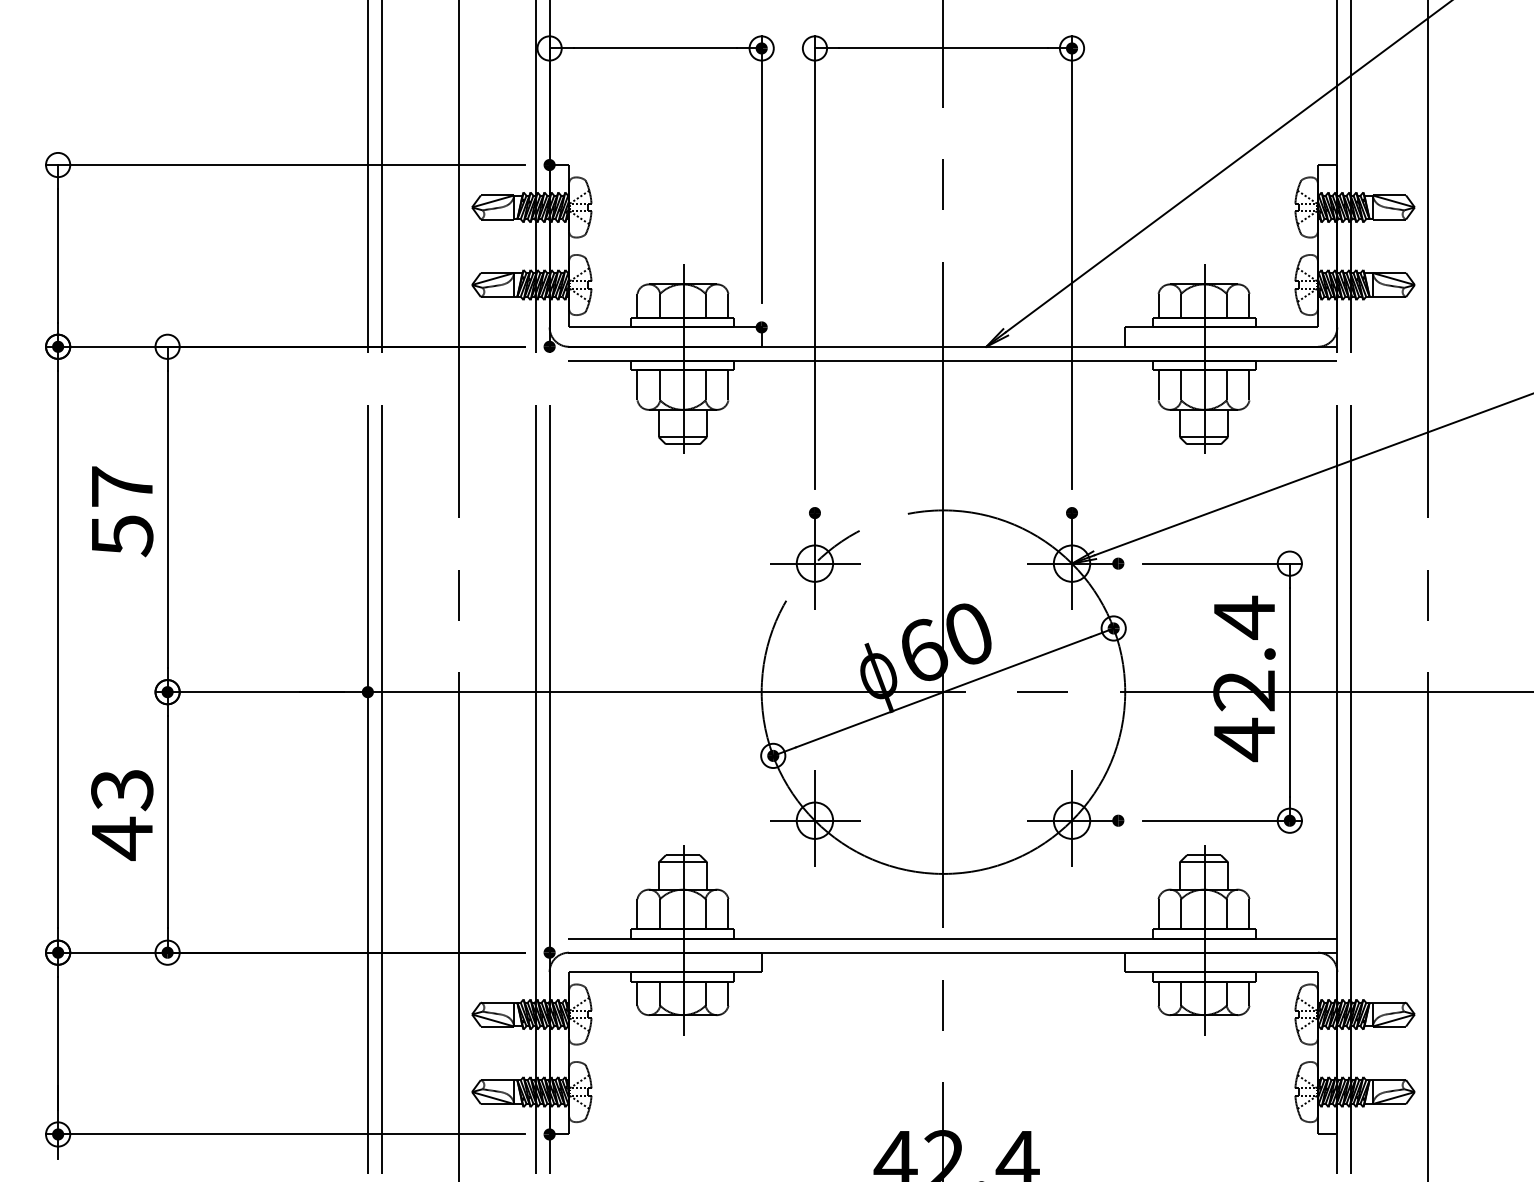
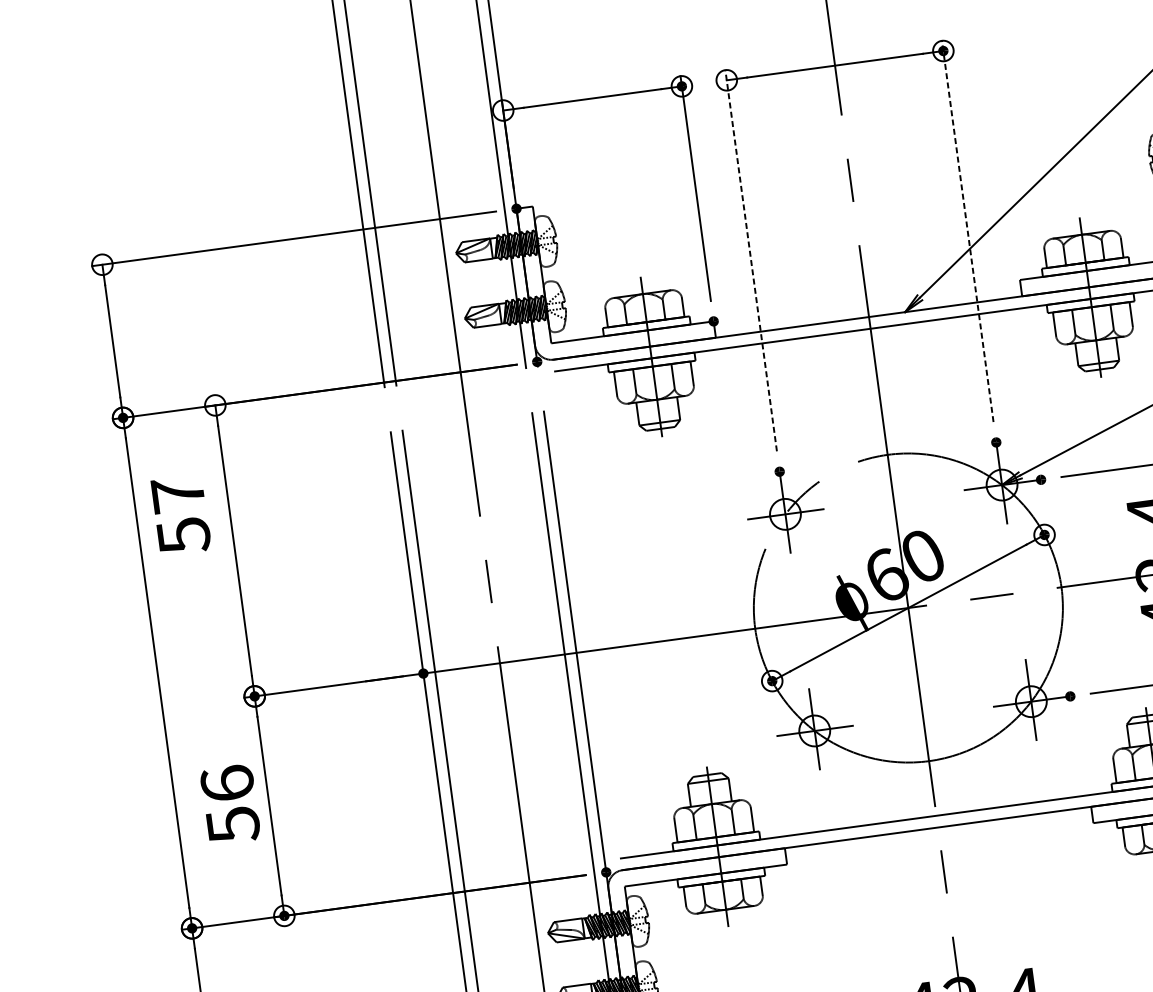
line: (814, 262) -> (750, 260), solid -> dashed
line: (1072, 262) -> (968, 231), solid -> dashed
text: (122, 511) -> (181, 515), moved
text: (122, 814) -> (230, 804), 43 -> 56

